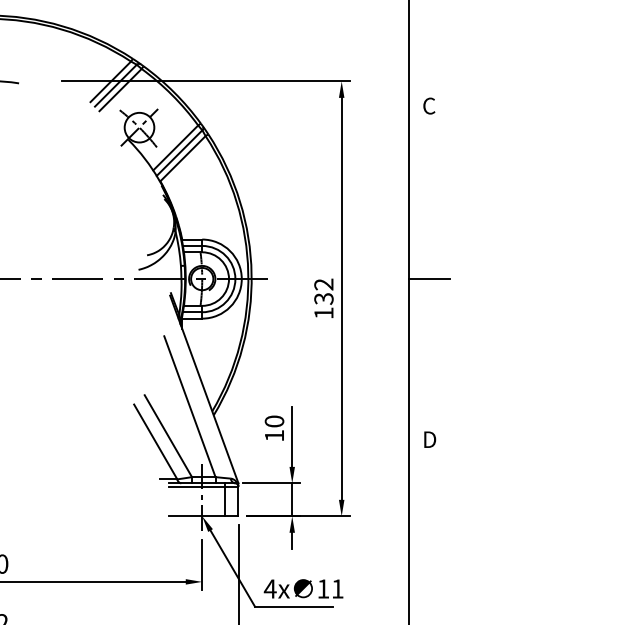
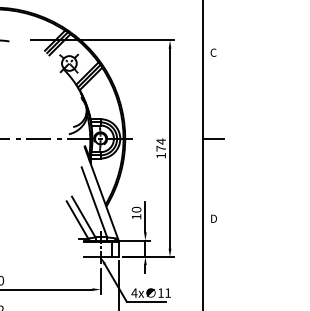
text: (322, 290) -> (160, 144), 132 -> 174

